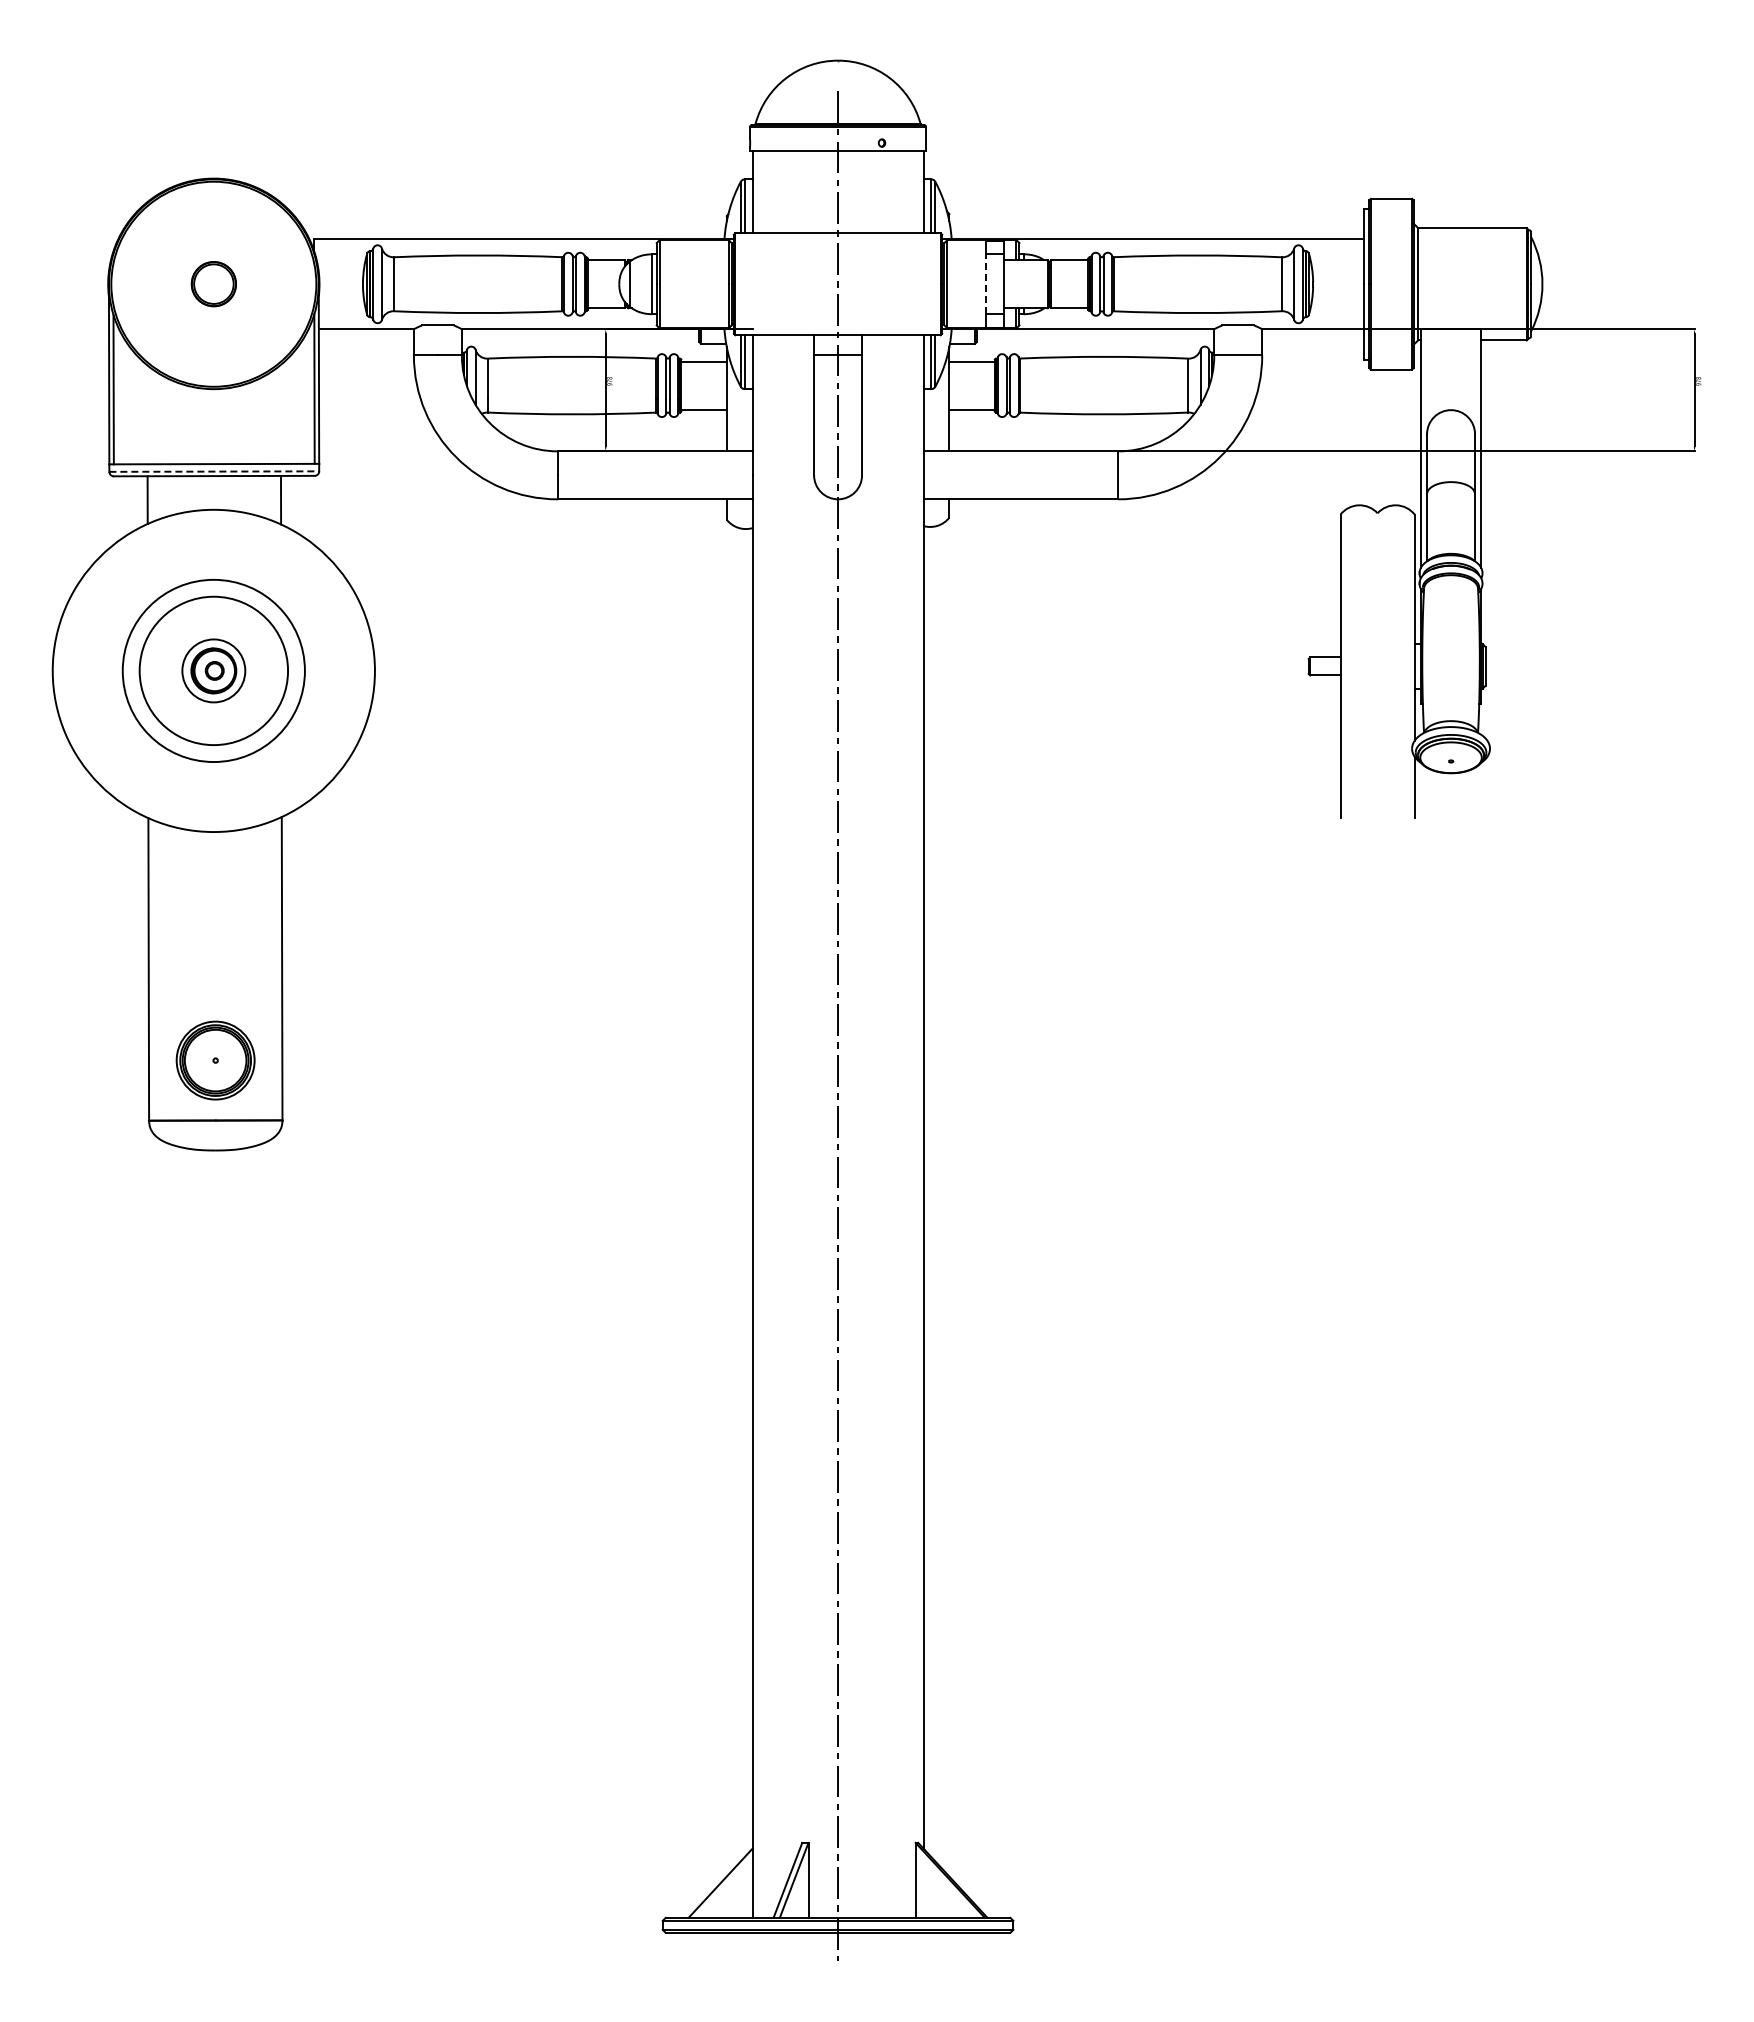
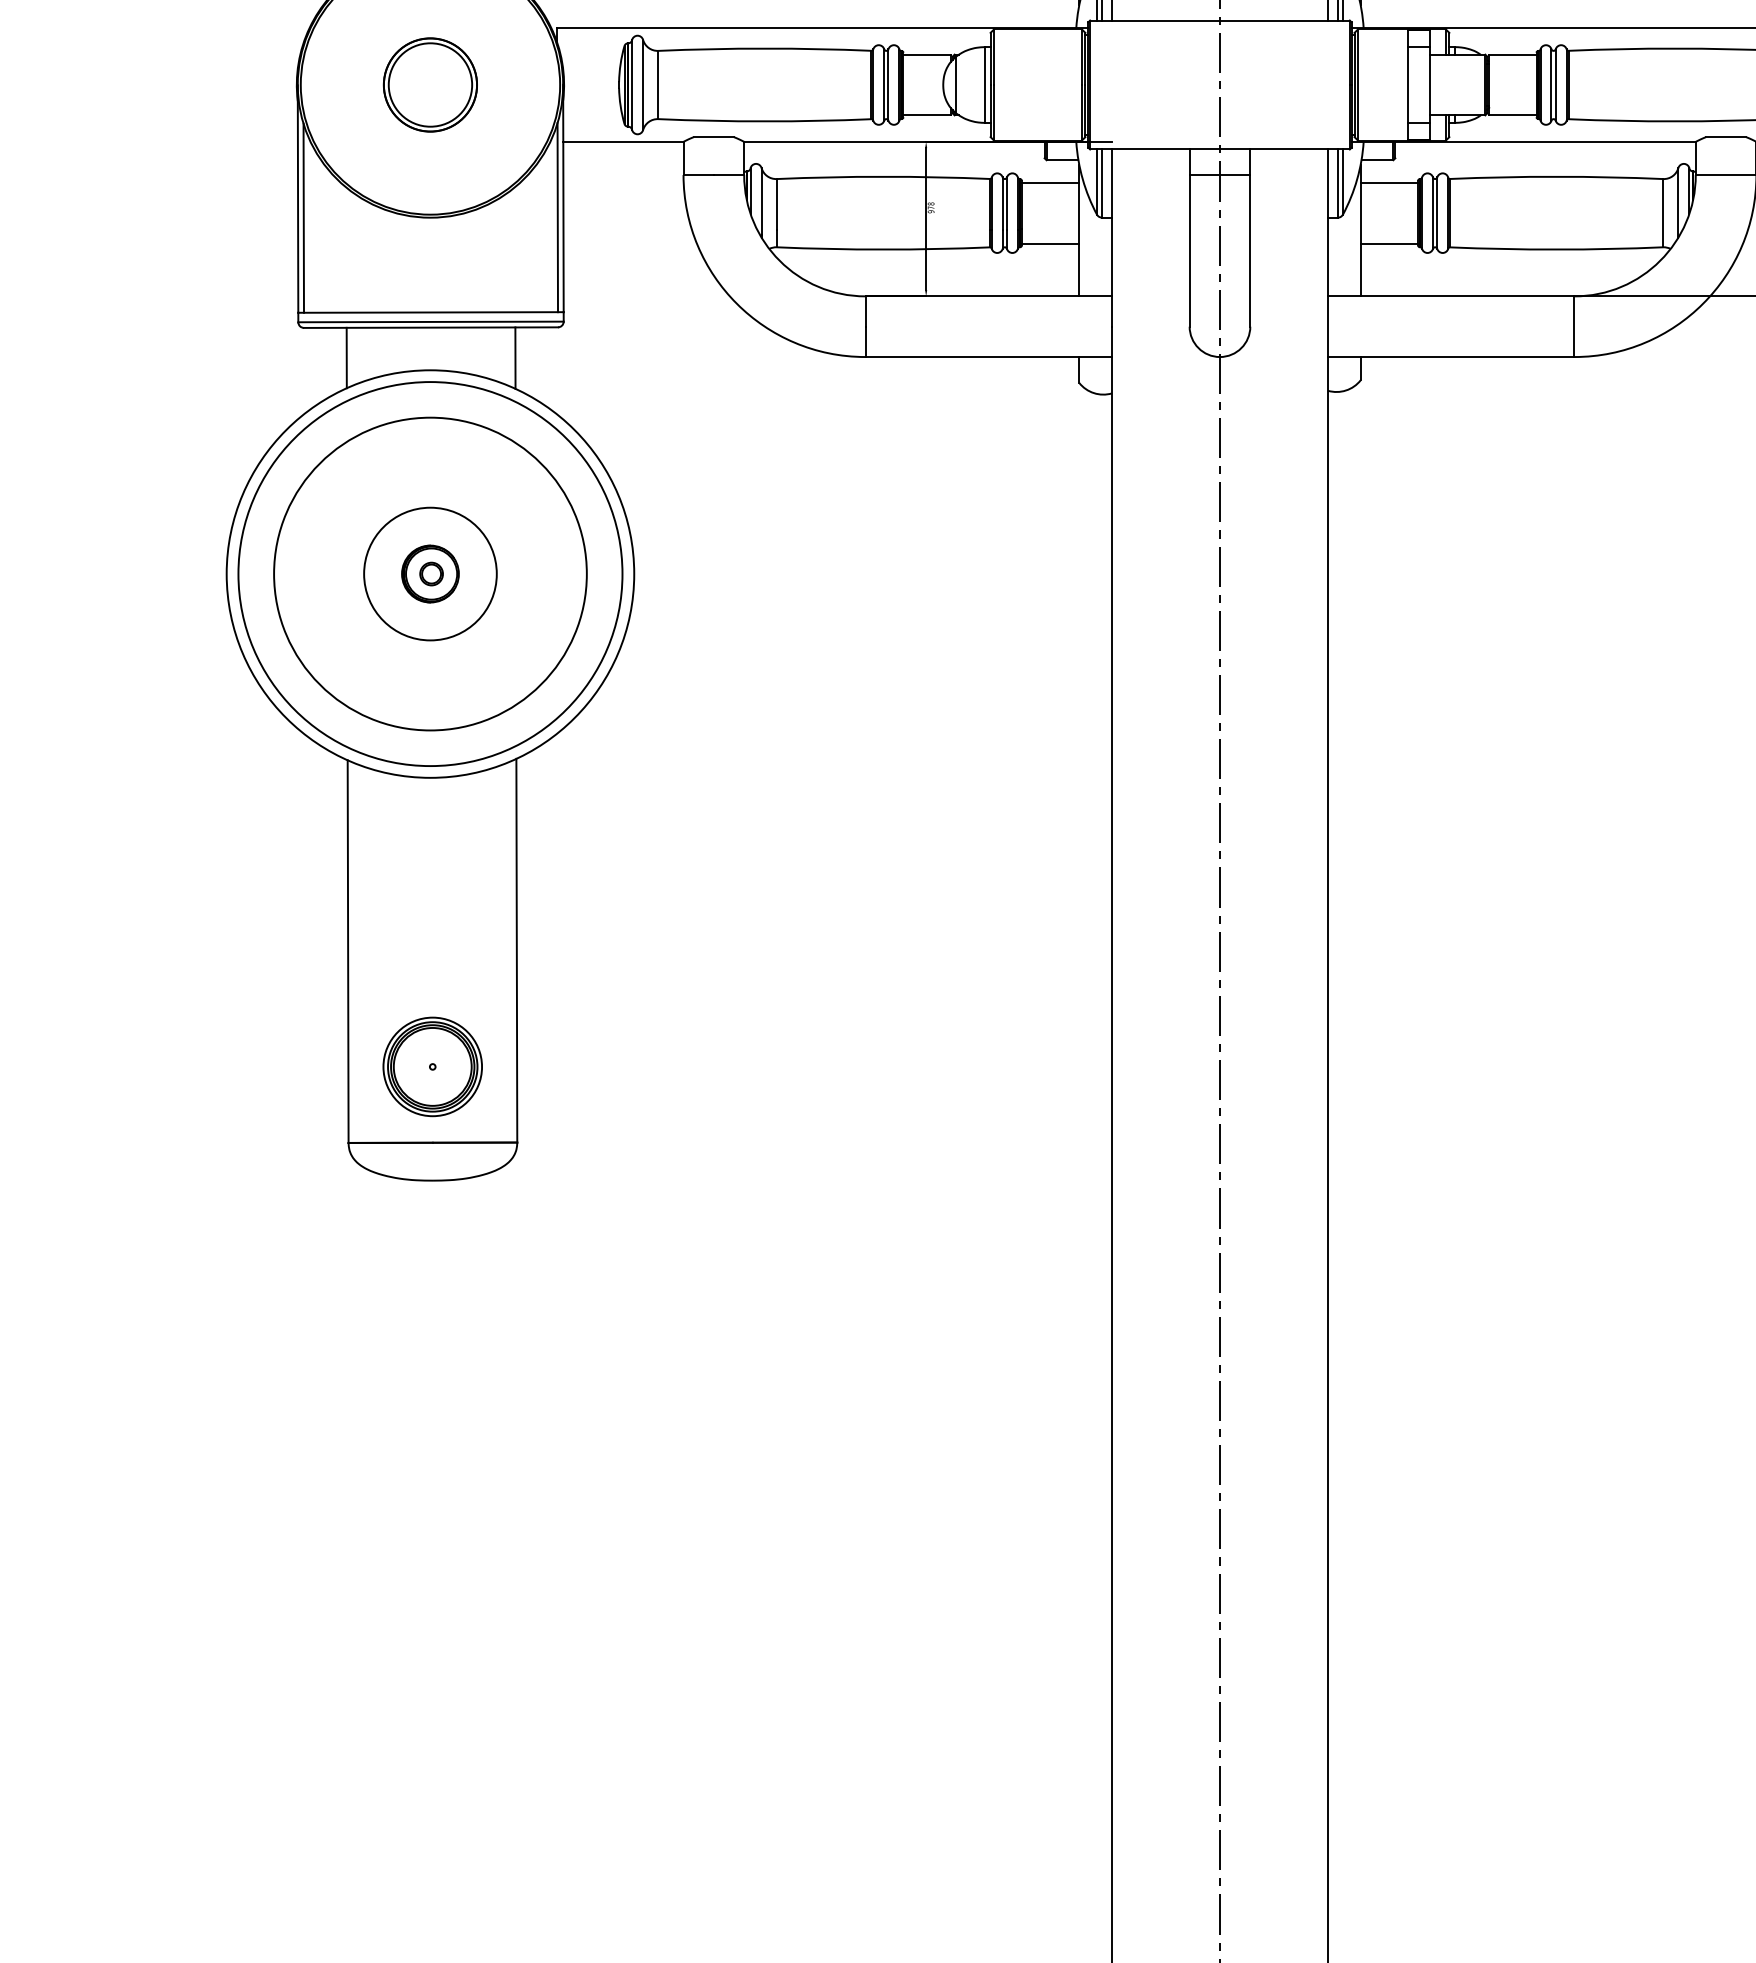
part: (213, 283) -> (430, 84), size x1.67
line: (986, 284) -> (1407, 85), dashed -> solid
line: (214, 471) -> (431, 321), dashed -> solid
circle: (213, 670) -> (430, 573), size x1.67
circle: (213, 670) -> (430, 573), size x1.67
circle: (213, 670) -> (430, 573), size x1.67

